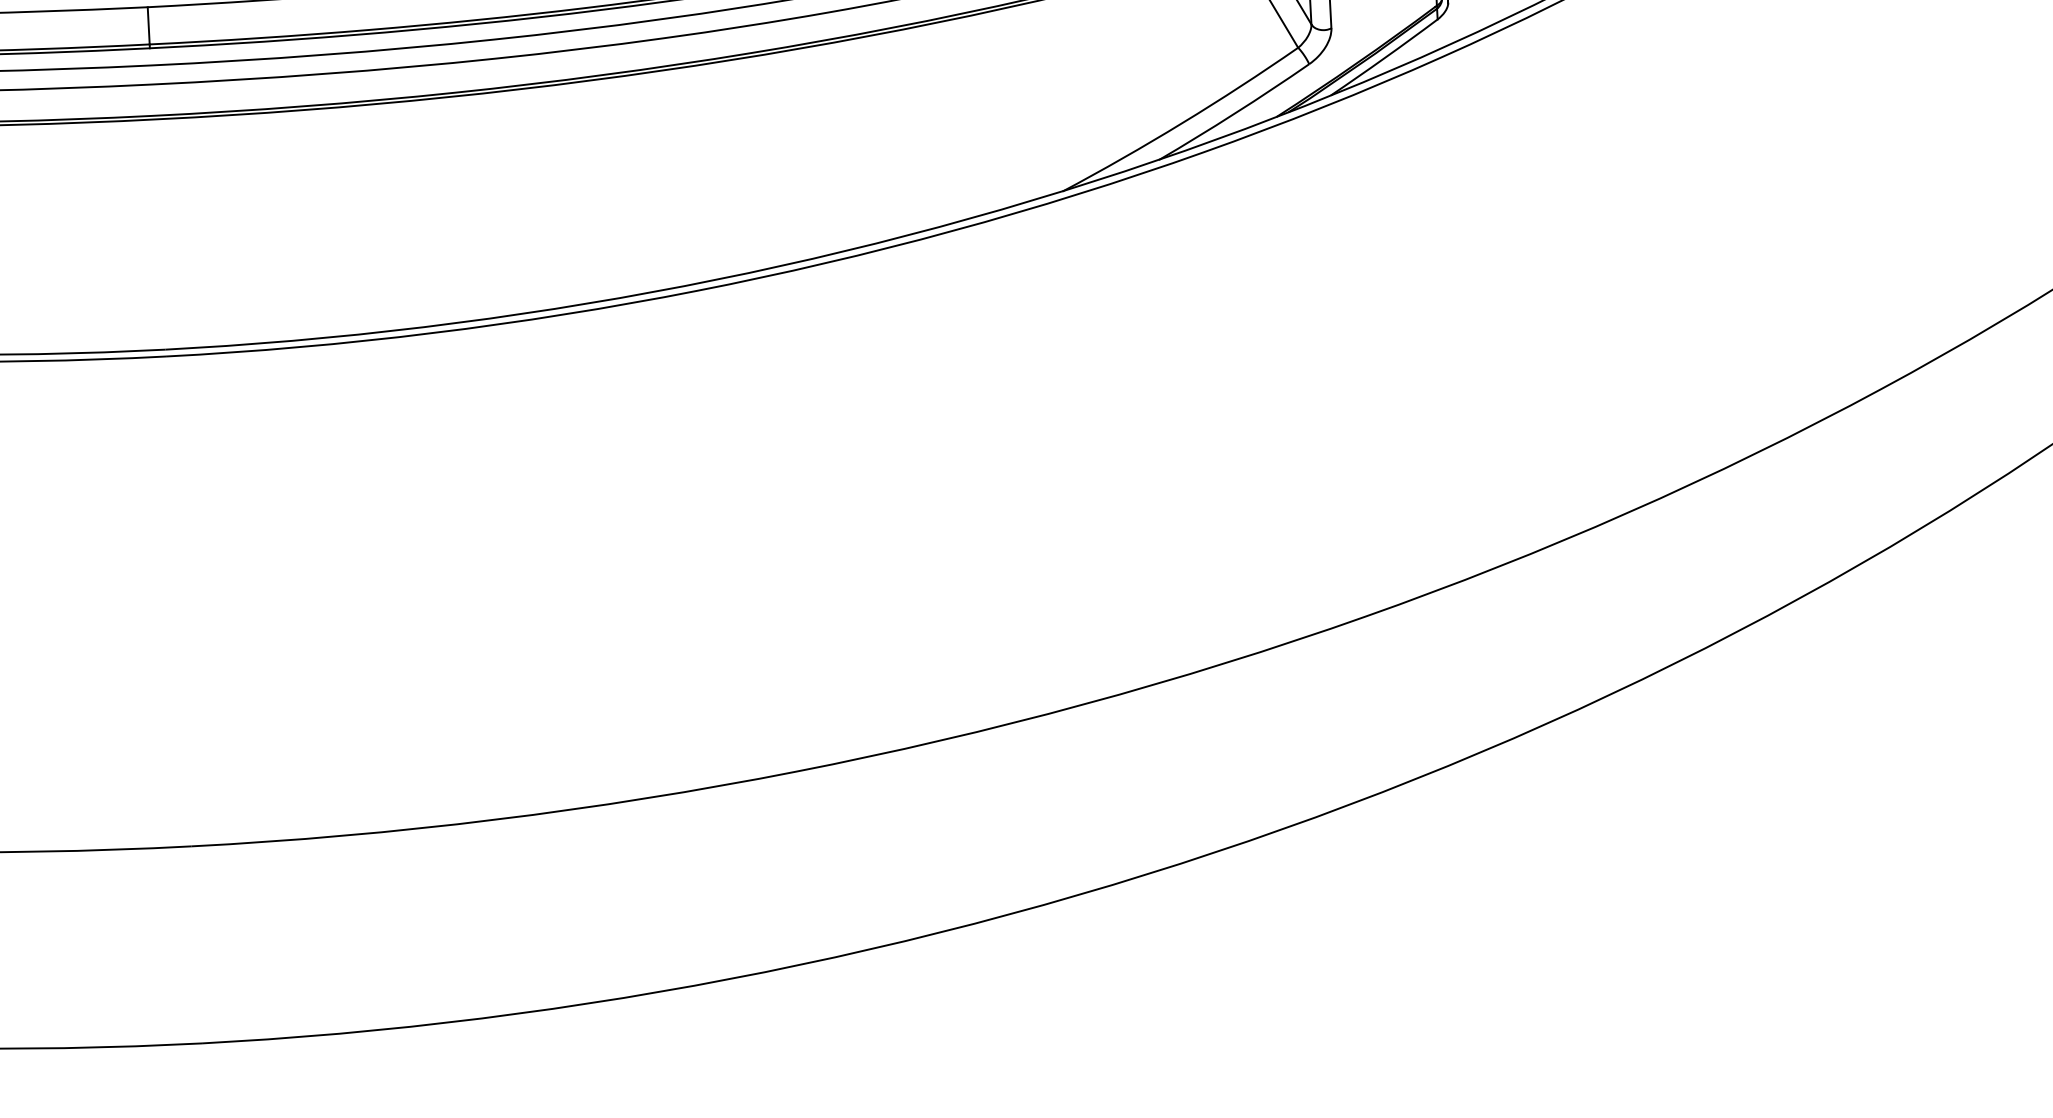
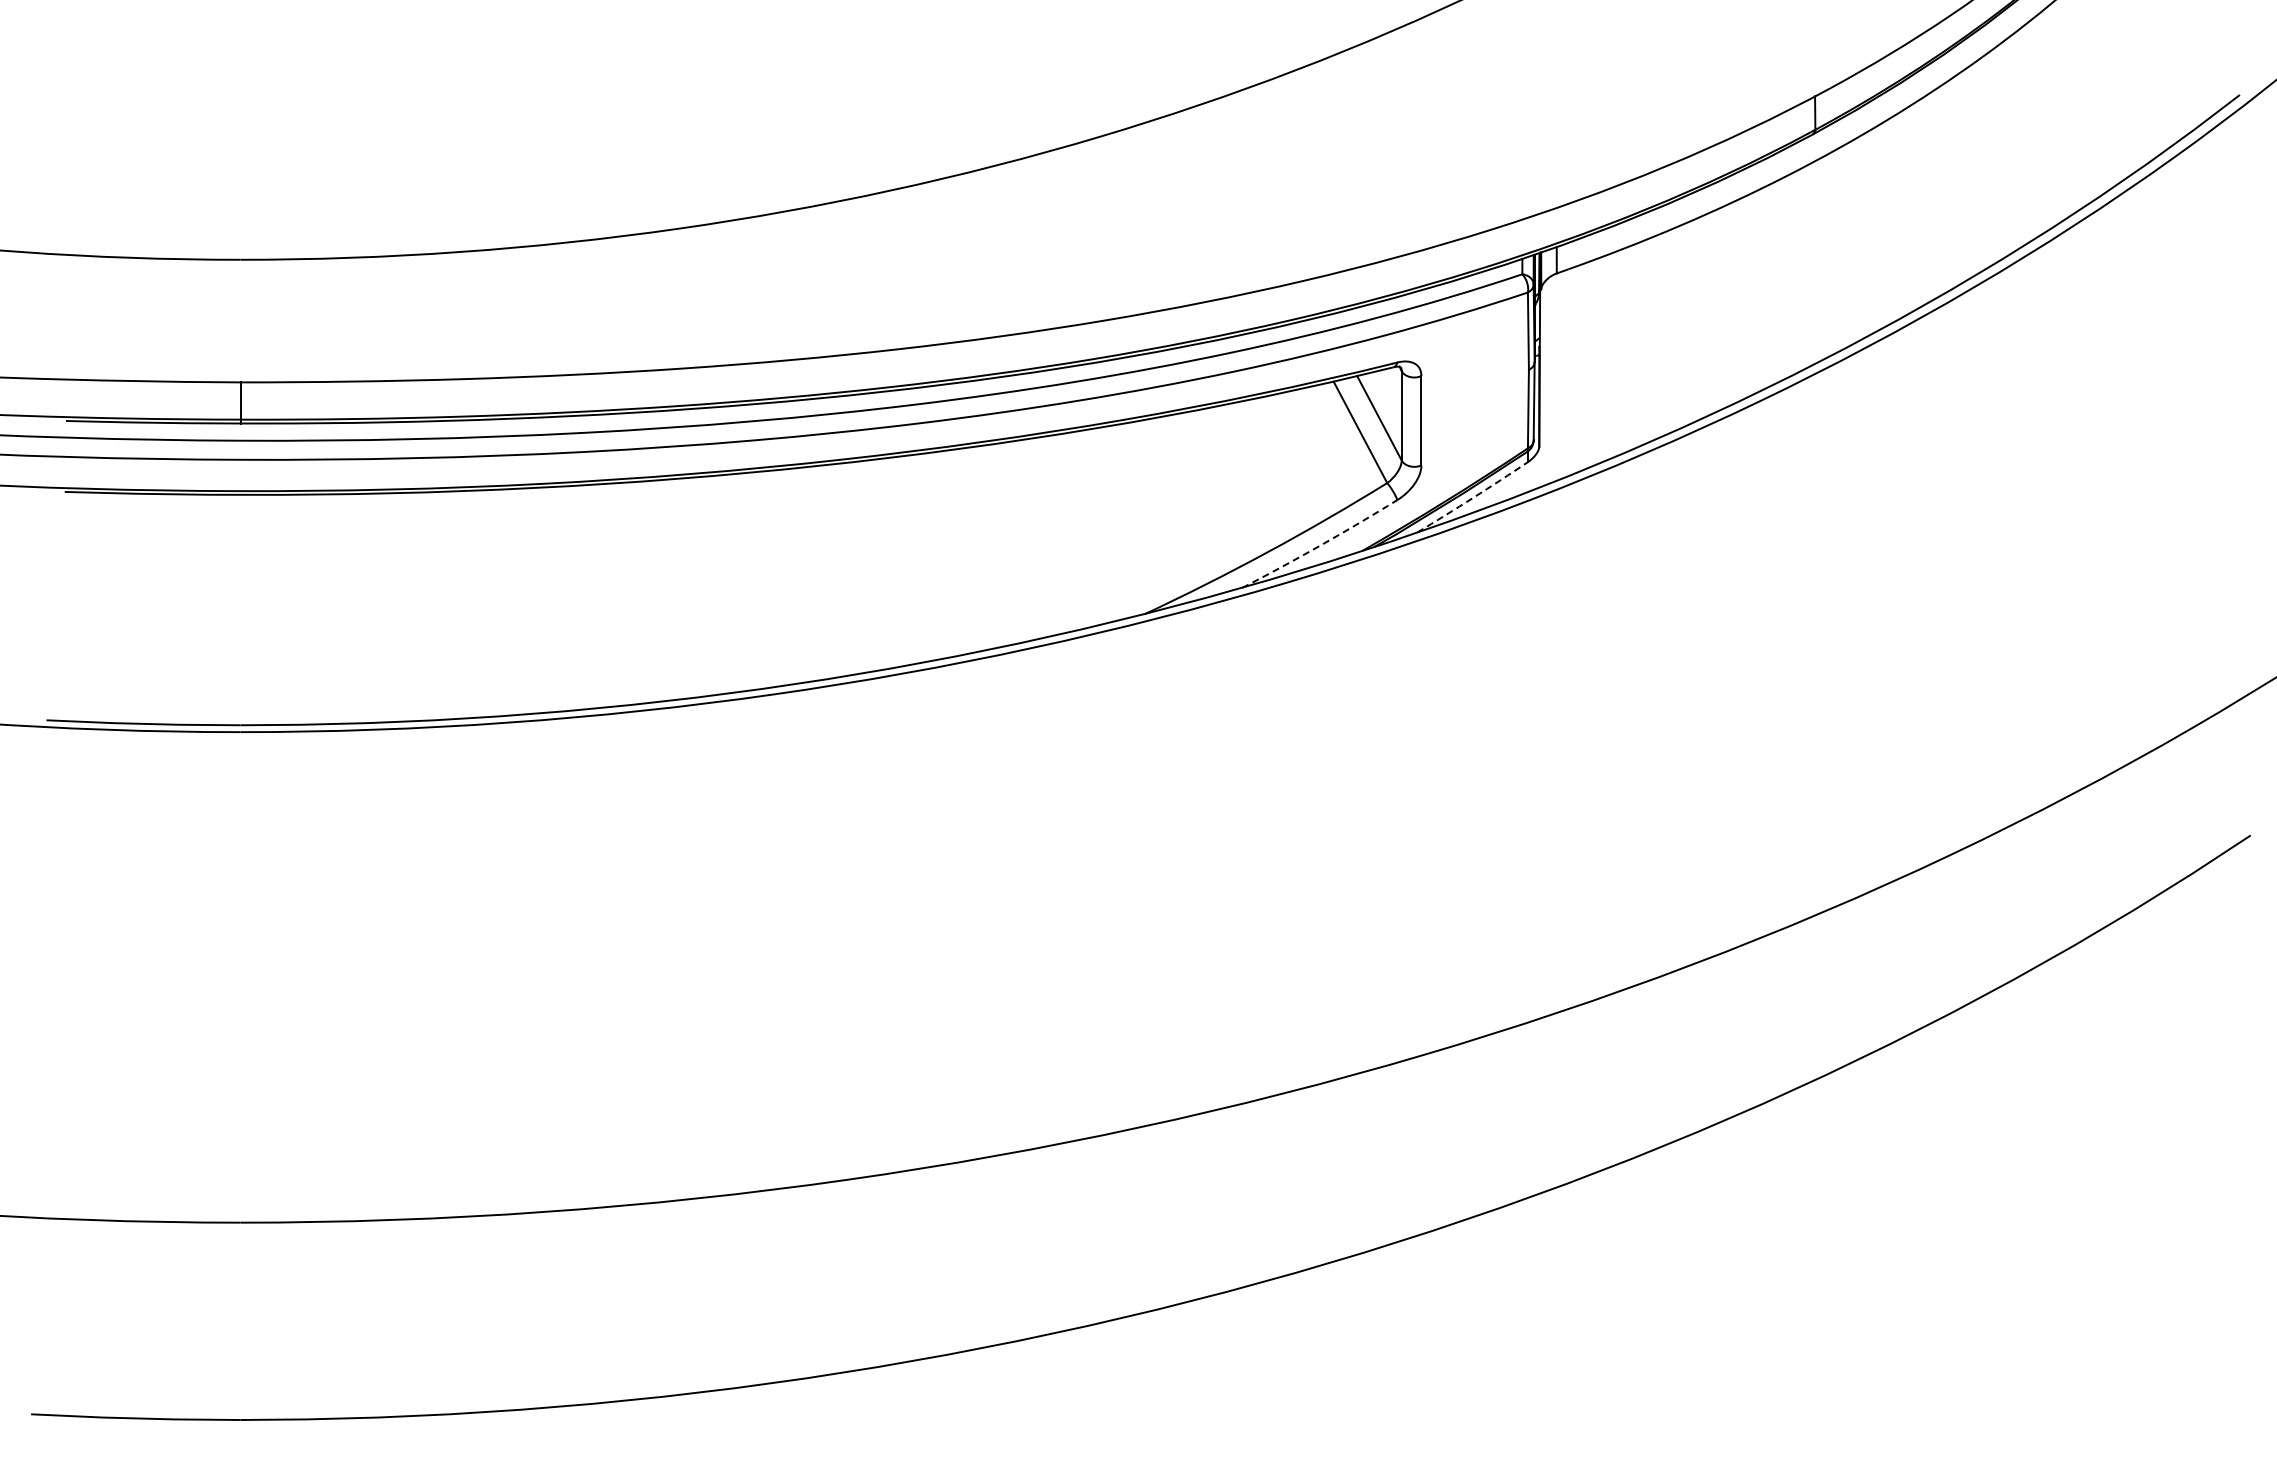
arc: (1385, 57) -> (1473, 497), solid -> dashed
arc: (1234, 113) -> (1320, 545), solid -> dashed

